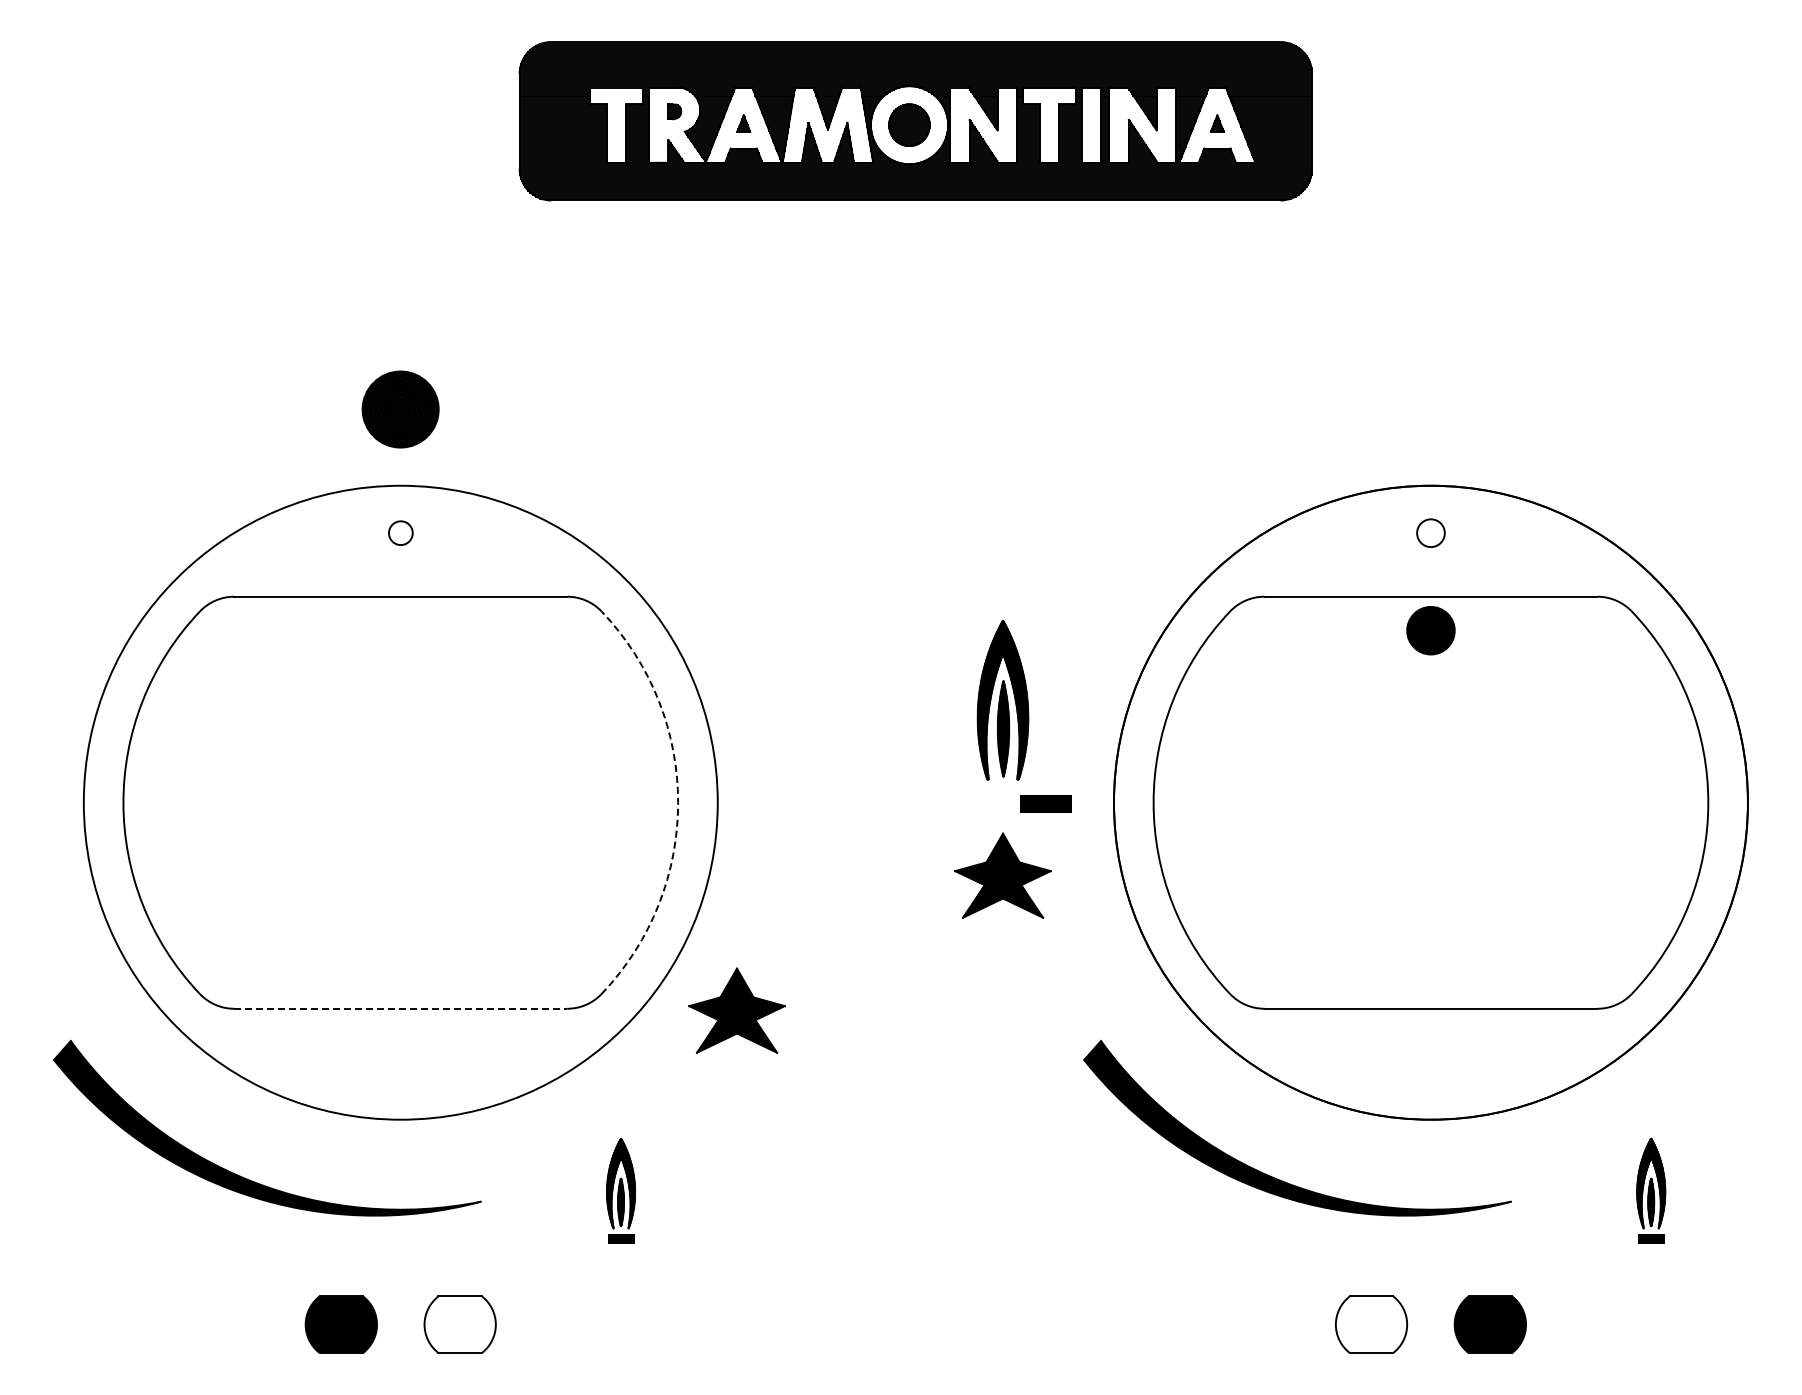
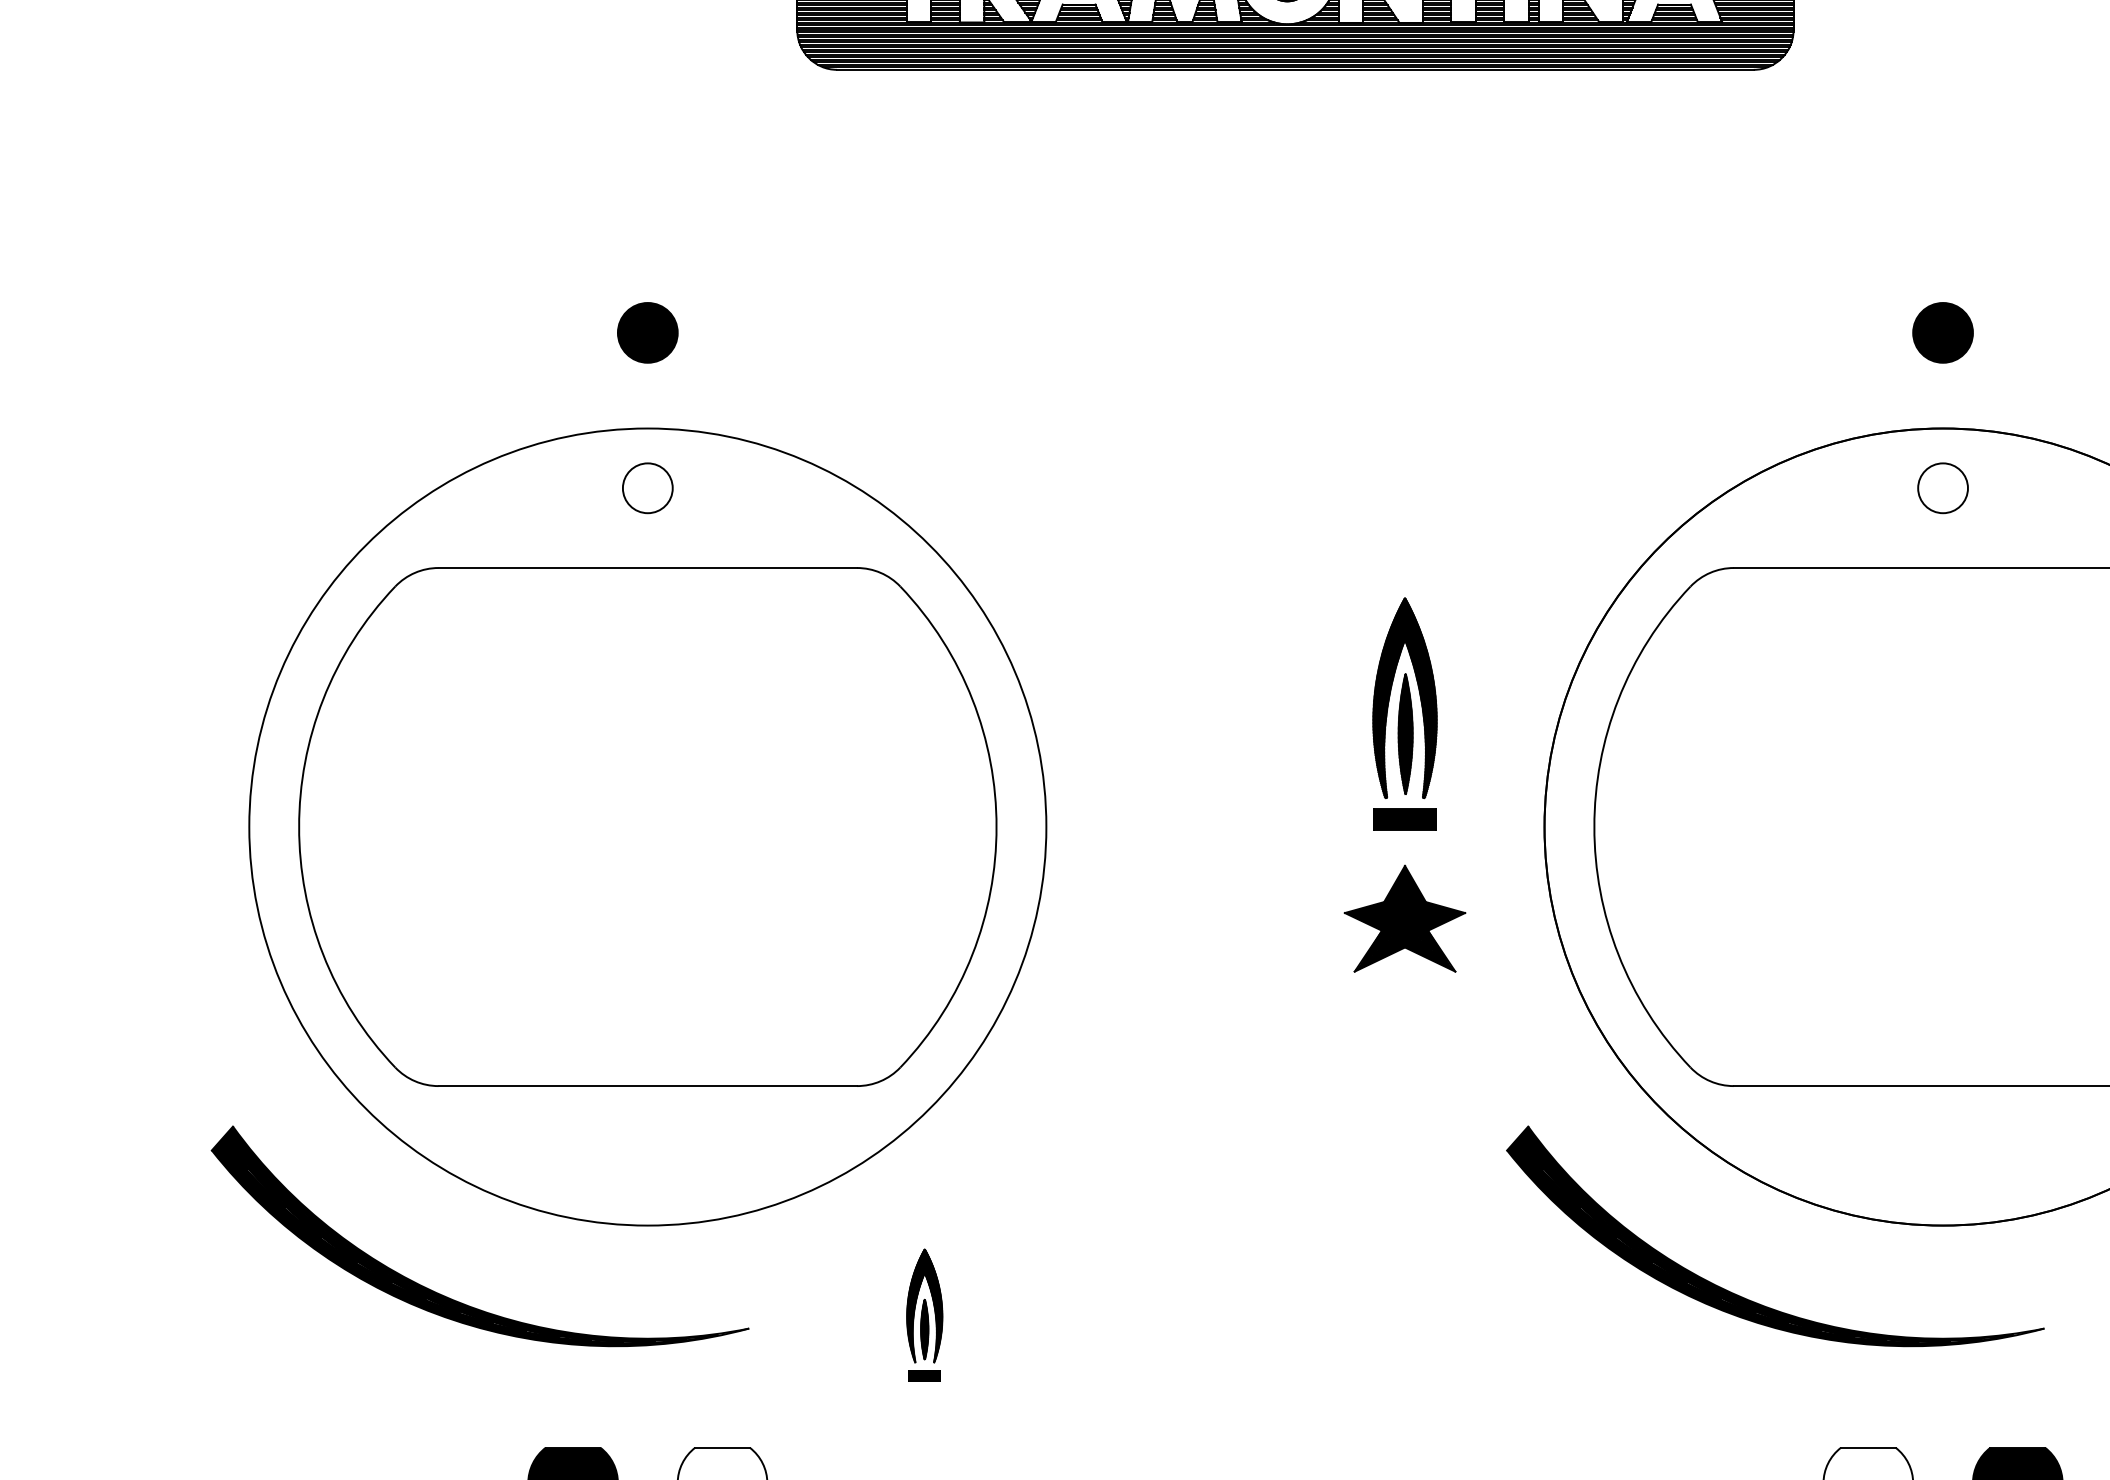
part: (400, 409) -> (647, 332), size x0.62
circle: (400, 532) -> (647, 487), size x1.67
circle: (1430, 532) -> (1942, 487), size x1.43
part: (1430, 630) -> (1942, 332), moved
arc: (678, 802) -> (997, 826), dashed -> solid
part: (1045, 803) -> (1404, 819), moved
line: (401, 1008) -> (648, 1085), dashed -> solid
part: (736, 1010) -> (1069, 1088), removed

